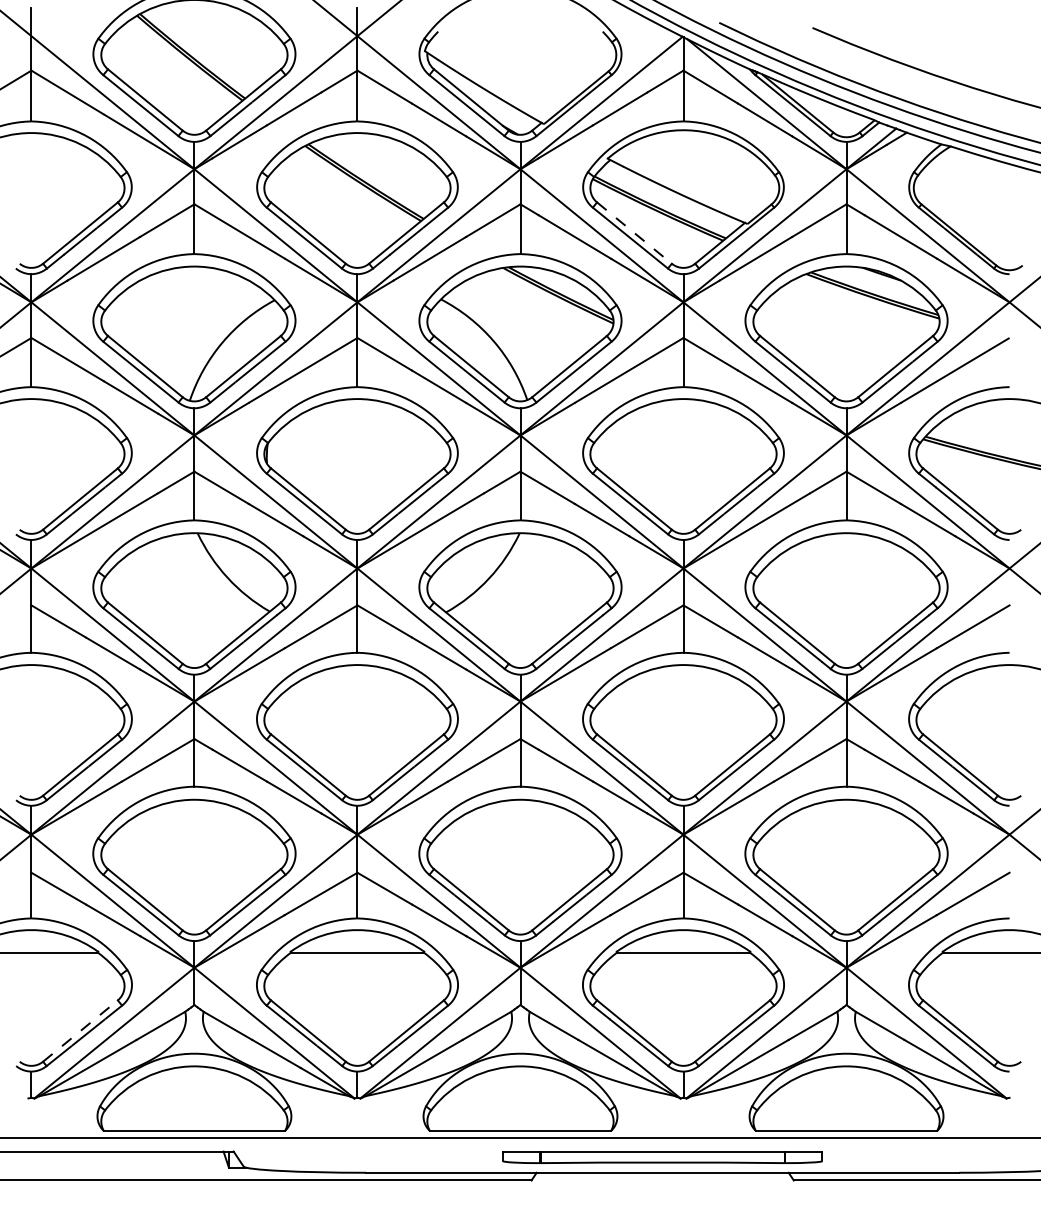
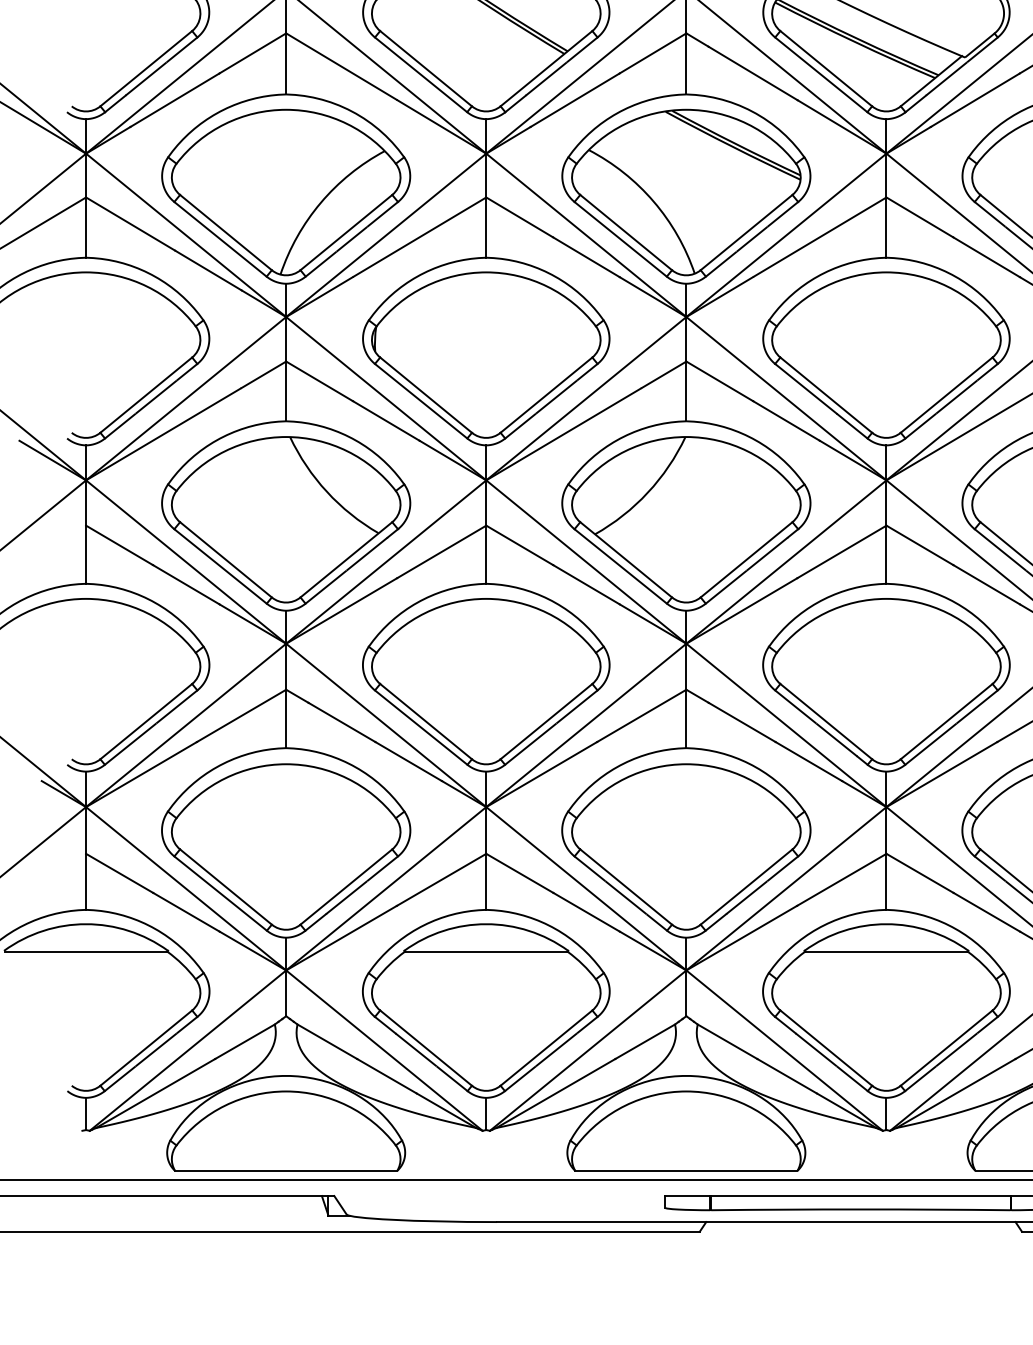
line: (634, 233) -> (826, 69), dashed -> solid
line: (80, 1030) -> (146, 1047), dashed -> solid

